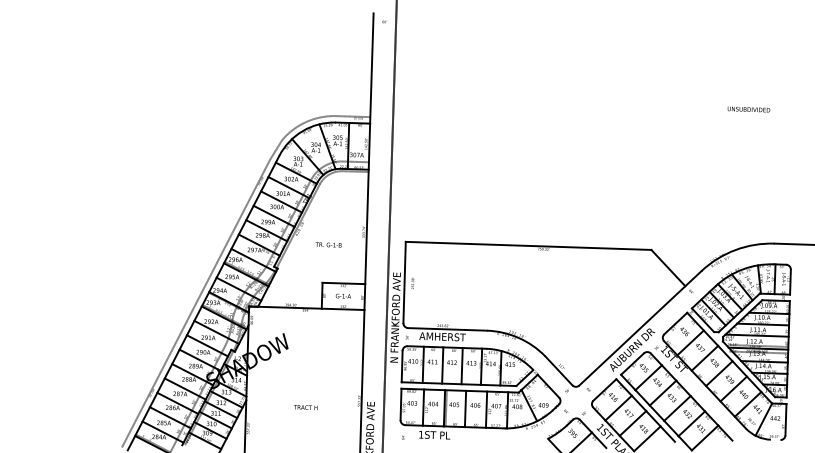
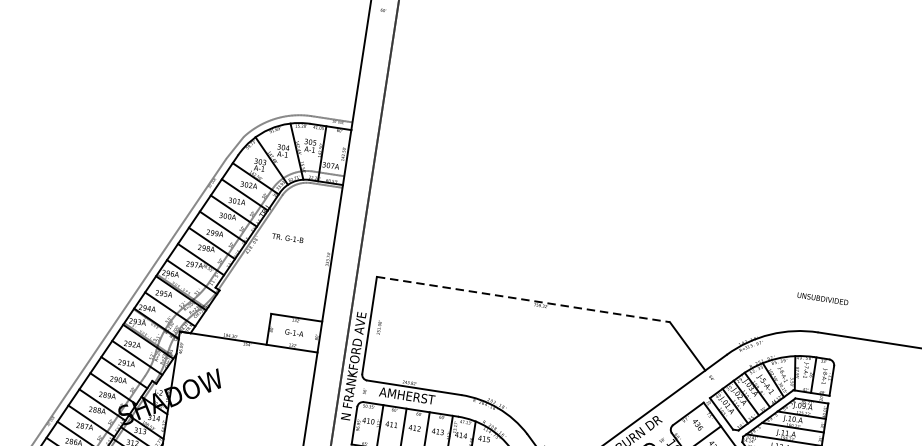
text: (748, 109) -> (822, 298), moved
text: (328, 244) -> (287, 237), moved
line: (528, 245) -> (523, 299), solid -> dashed

